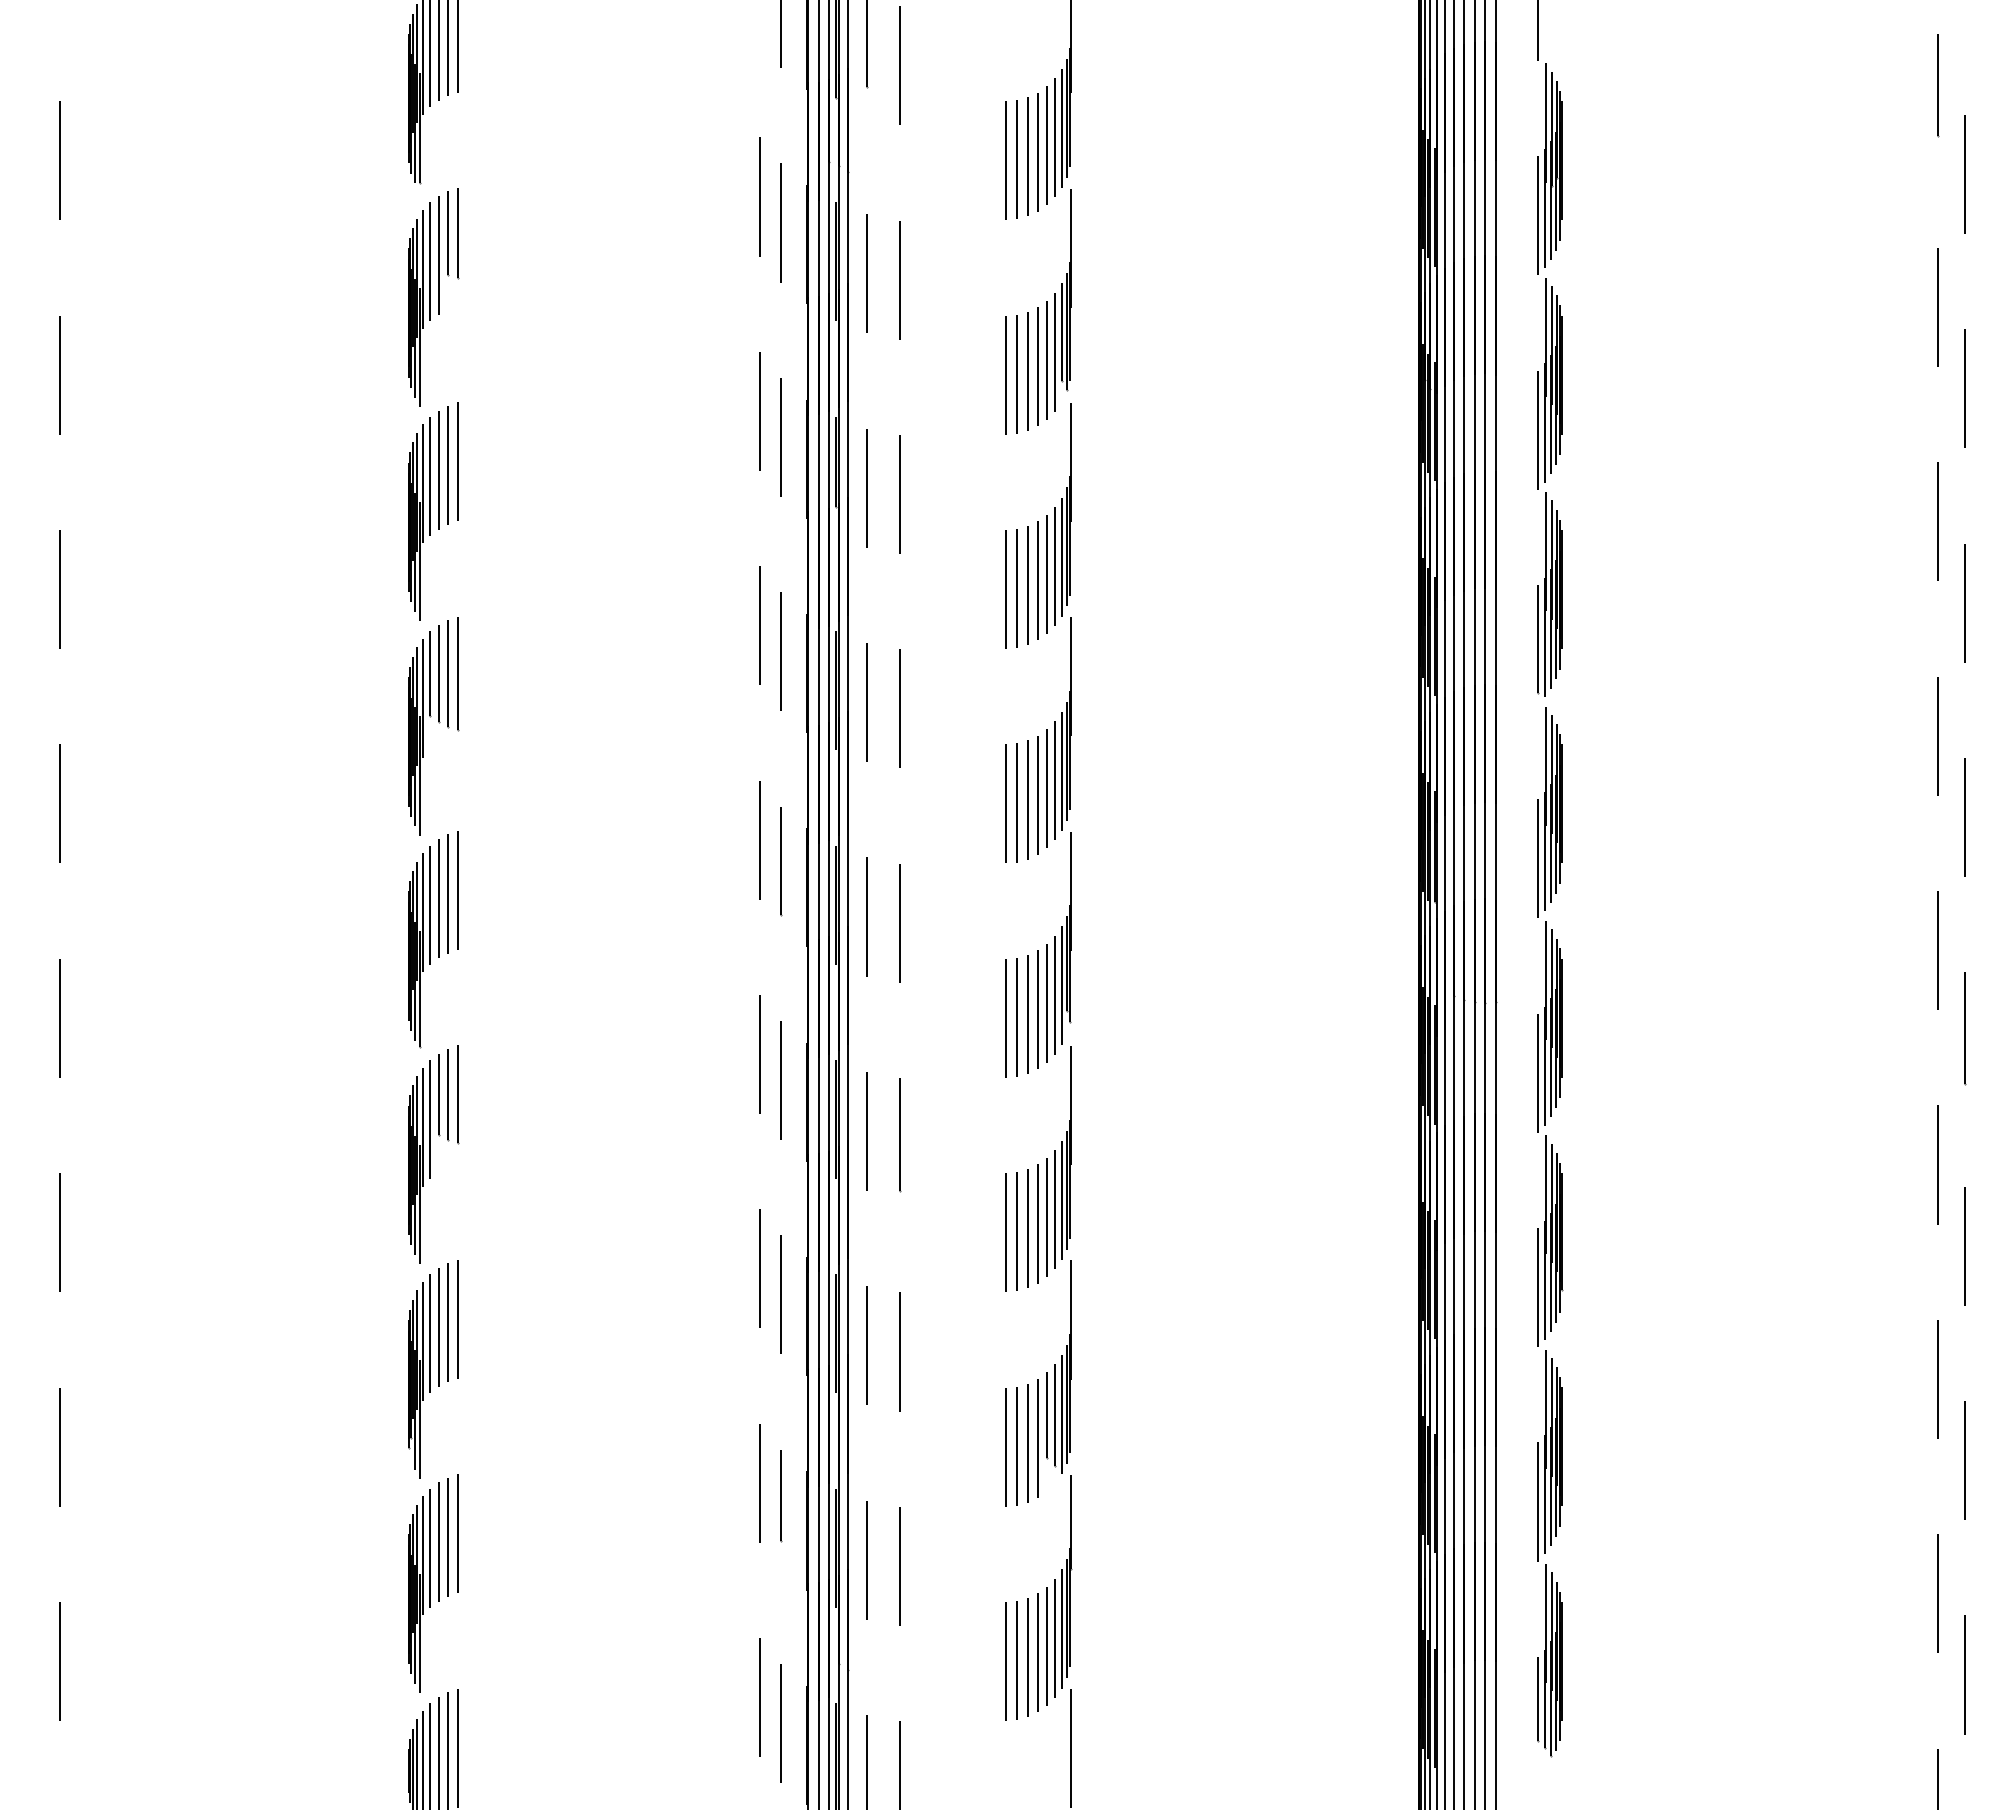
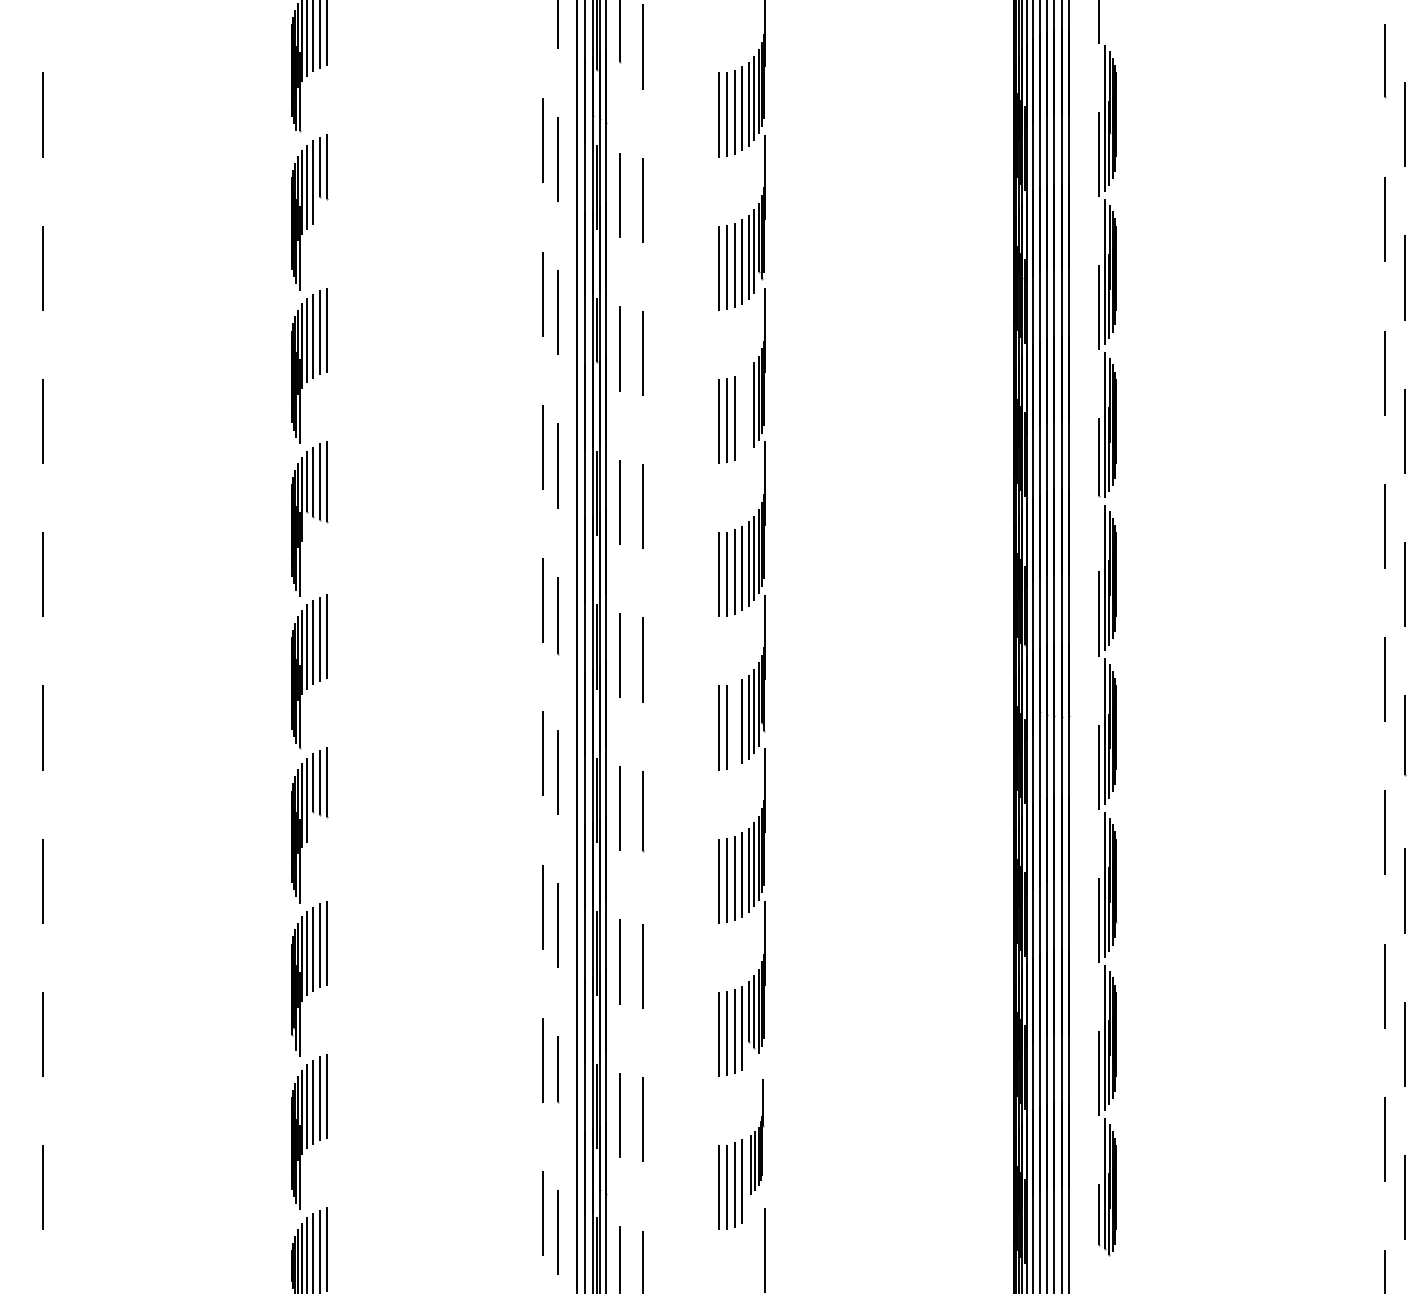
line: (1047, 574) -> (748, 410), removed
line: (1038, 580) -> (742, 415), removed
line: (1027, 1014) -> (734, 725), removed
part: (1059, 1590) -> (757, 1137), size x0.7

